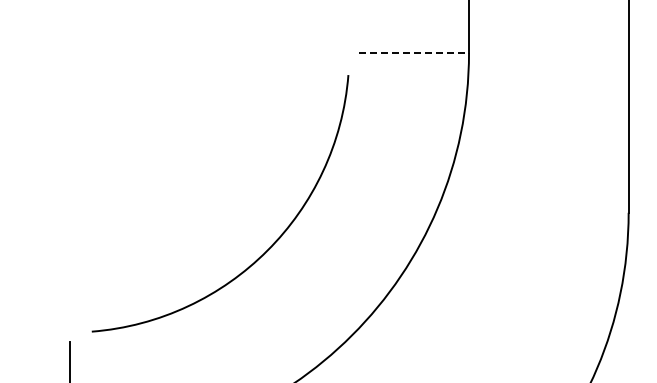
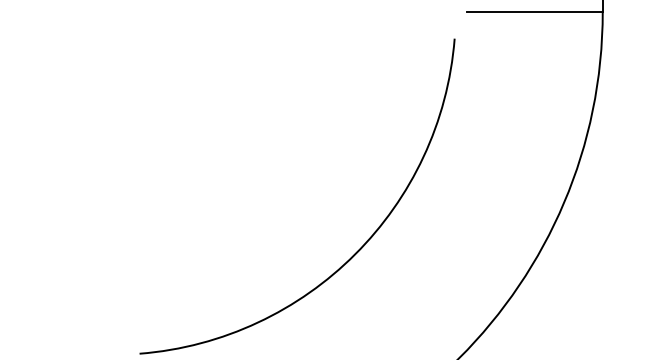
line: (413, 53) -> (534, 12), dashed -> solid

